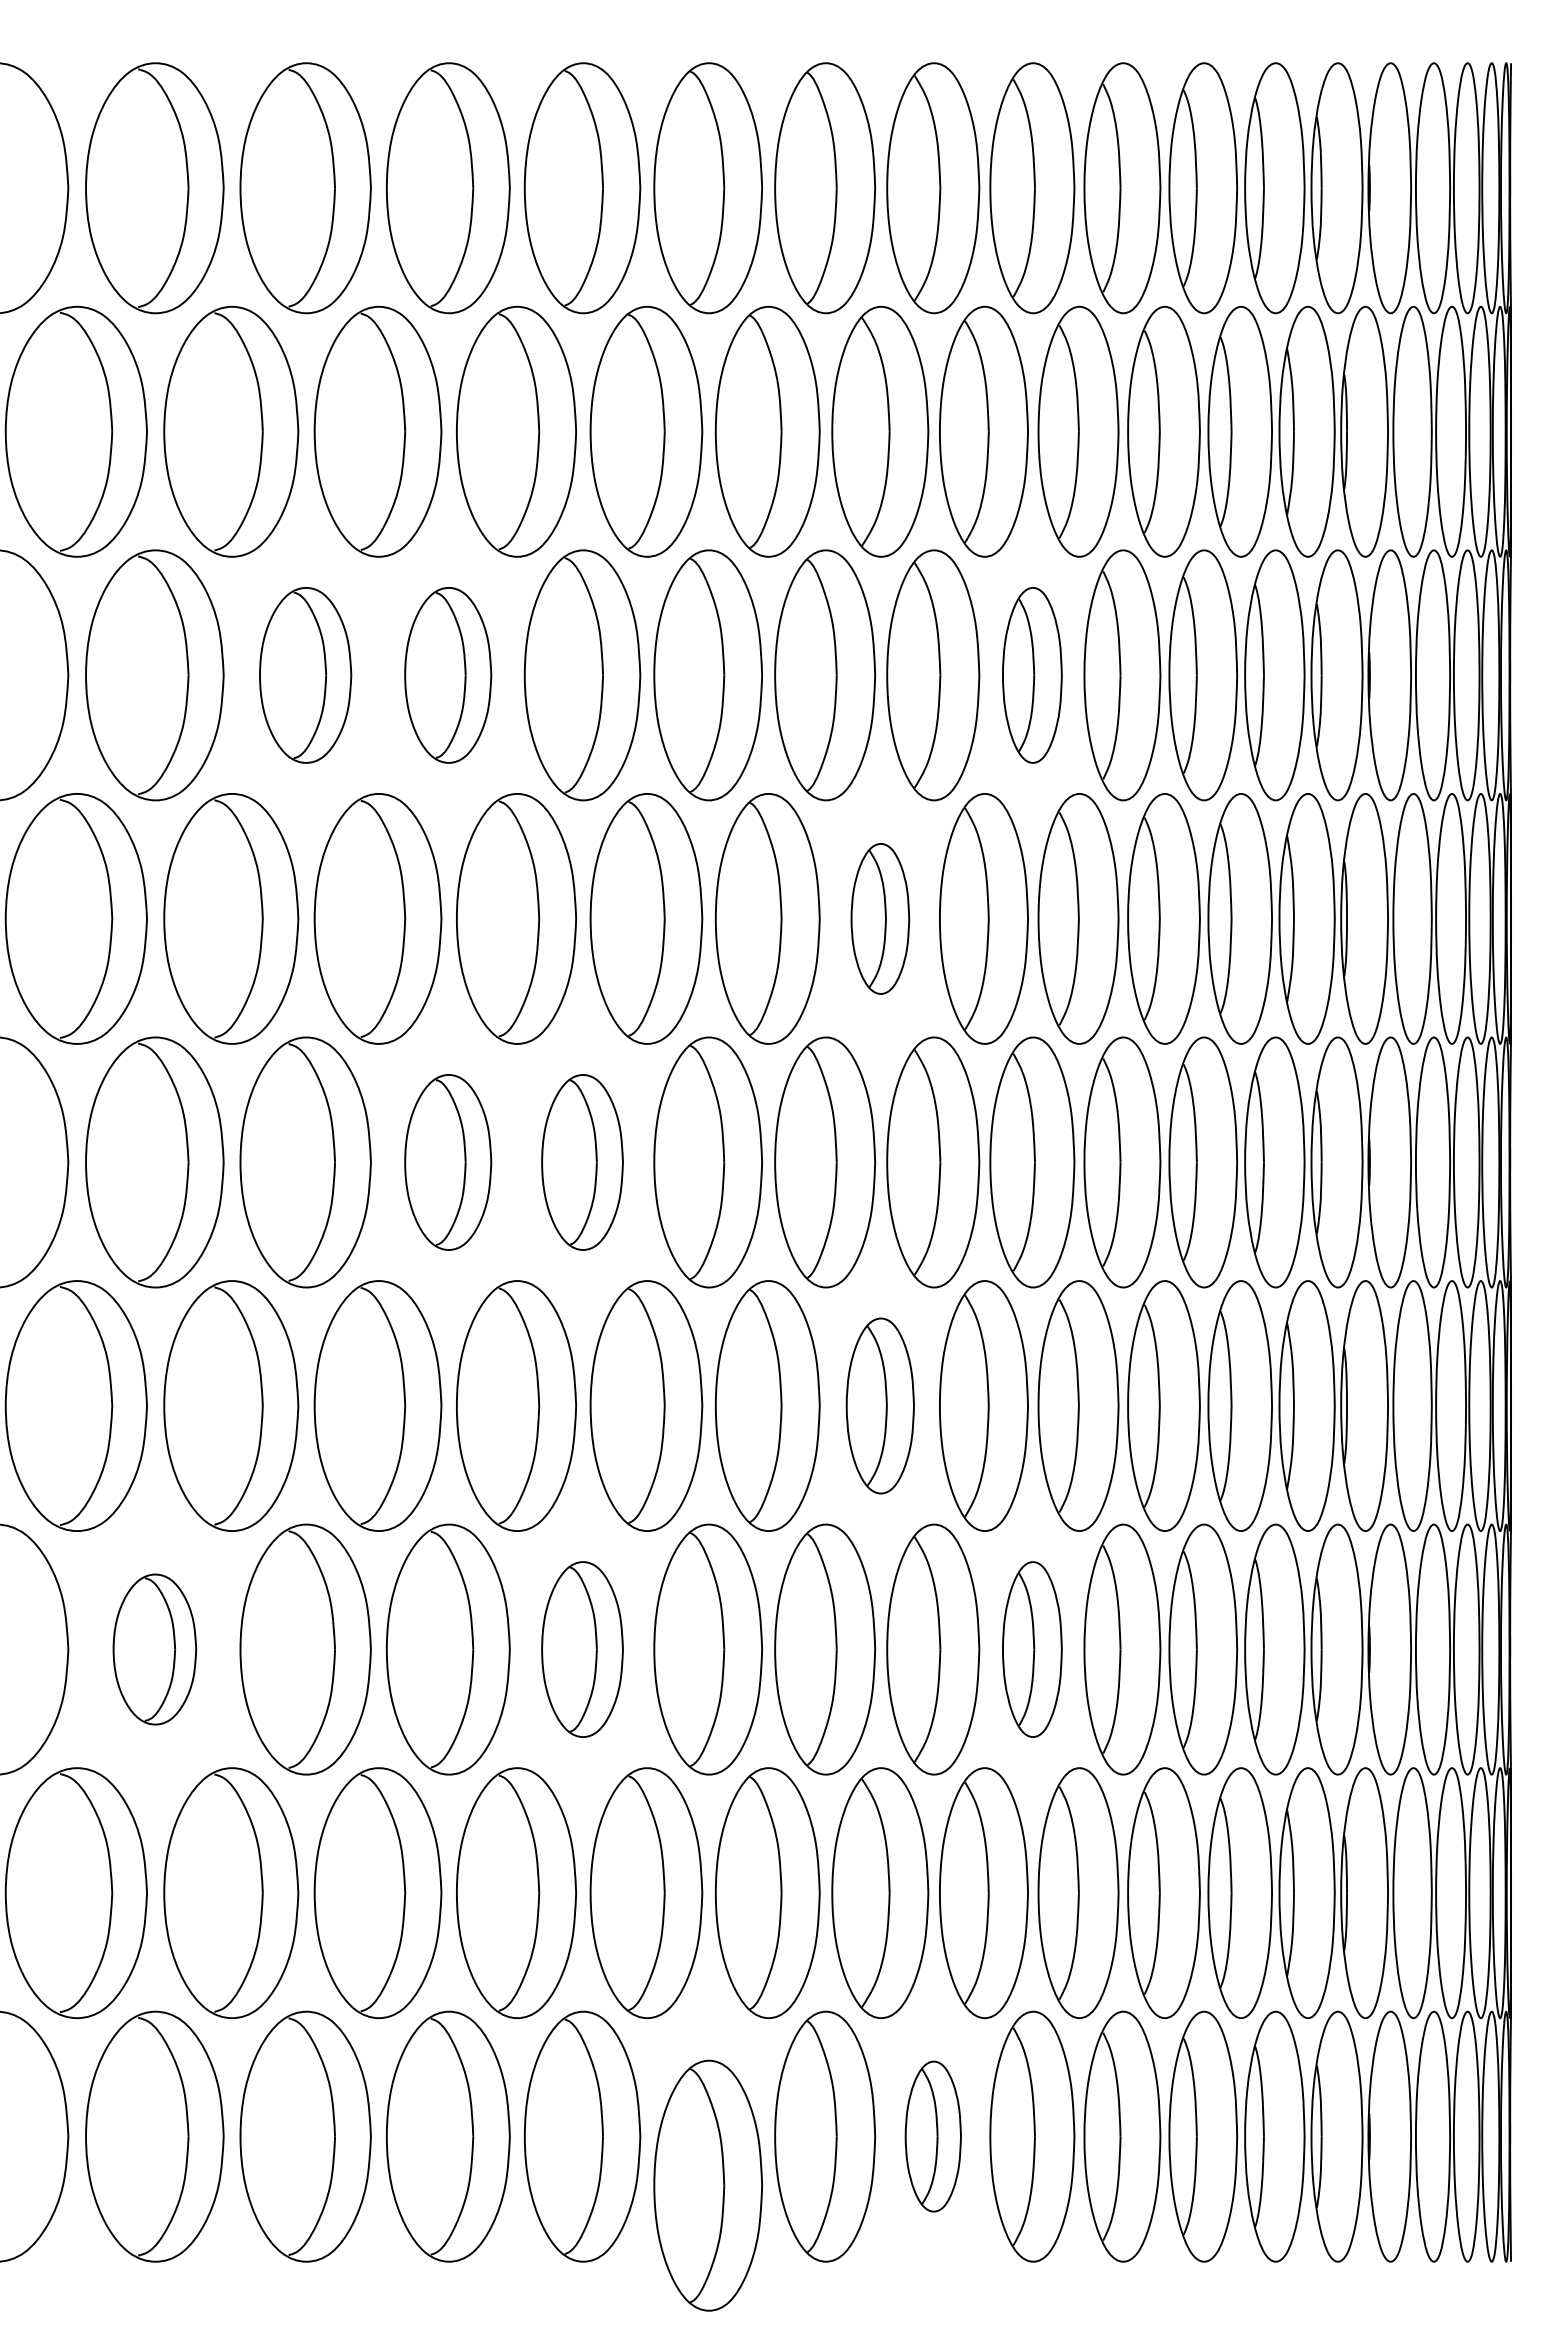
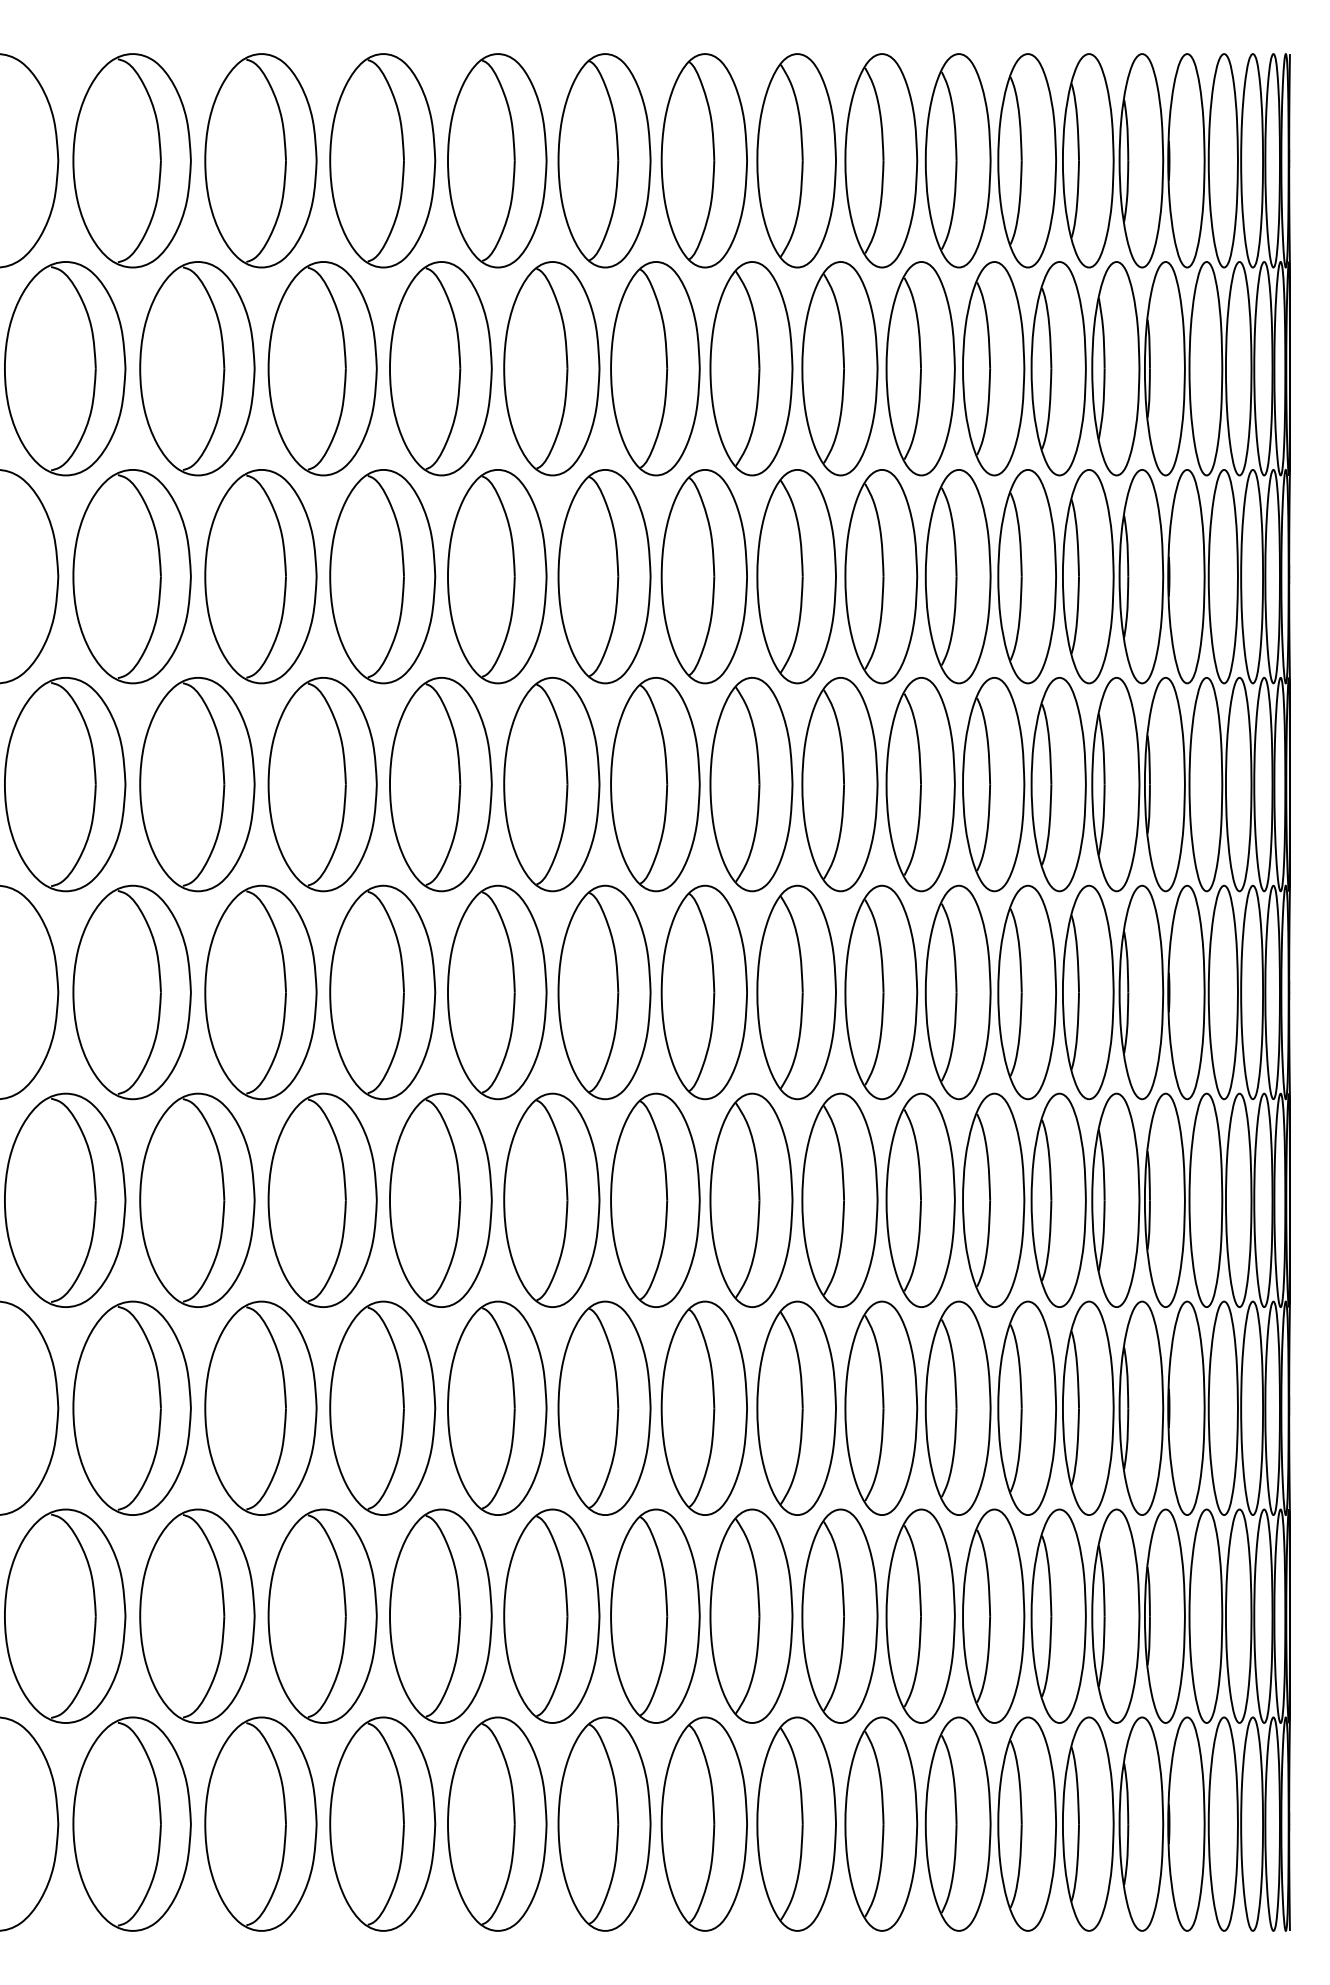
part: (305, 675) -> (260, 576), size x1.43
part: (447, 675) -> (381, 576), size x1.43
part: (1032, 675) -> (881, 576), size x1.43
part: (880, 918) -> (751, 784), size x1.67
part: (447, 1162) -> (381, 992), size x1.43
part: (582, 1162) -> (497, 992), size x1.43
part: (880, 1405) -> (751, 1199), size x1.43
part: (154, 1649) -> (131, 1408), size x1.67
part: (582, 1649) -> (497, 1408), size x1.43
part: (1032, 1649) -> (881, 1408), size x1.43
part: (933, 2136) -> (796, 1824), size x1.67
part: (707, 2185) -> (603, 1824), moved

